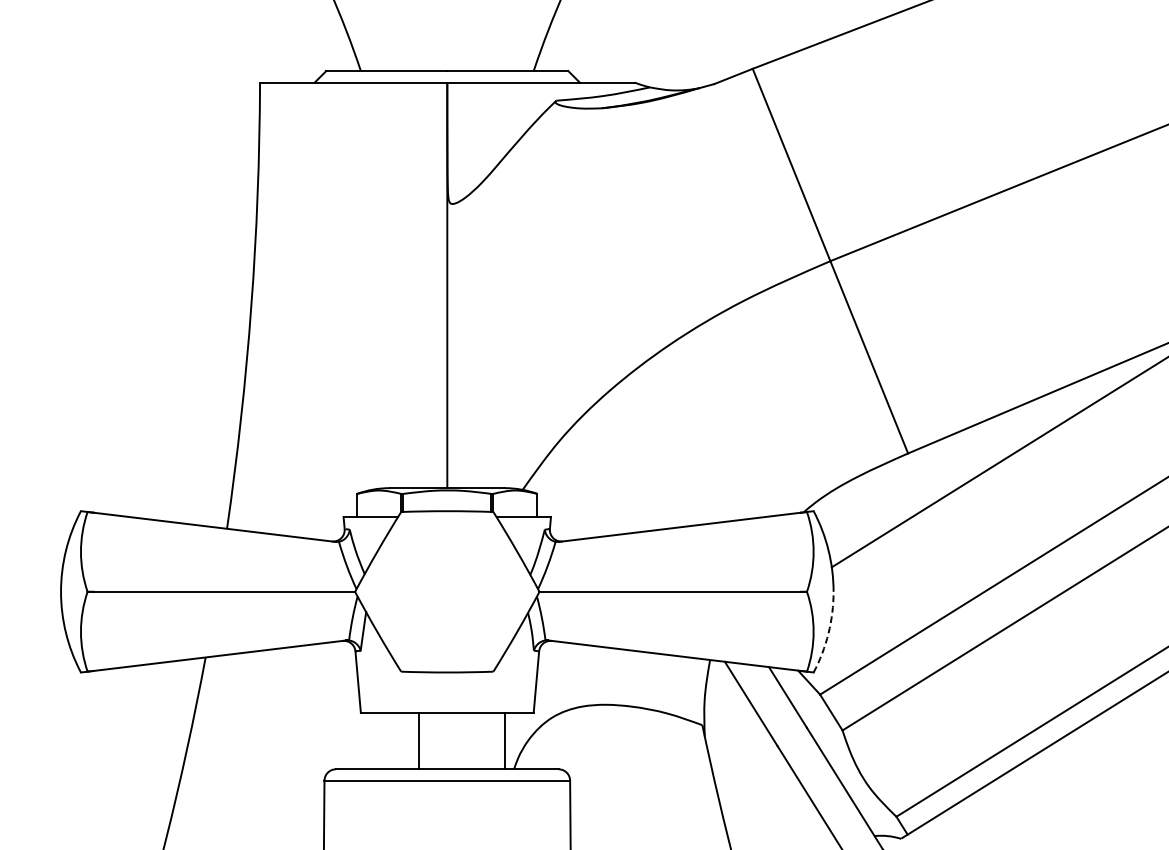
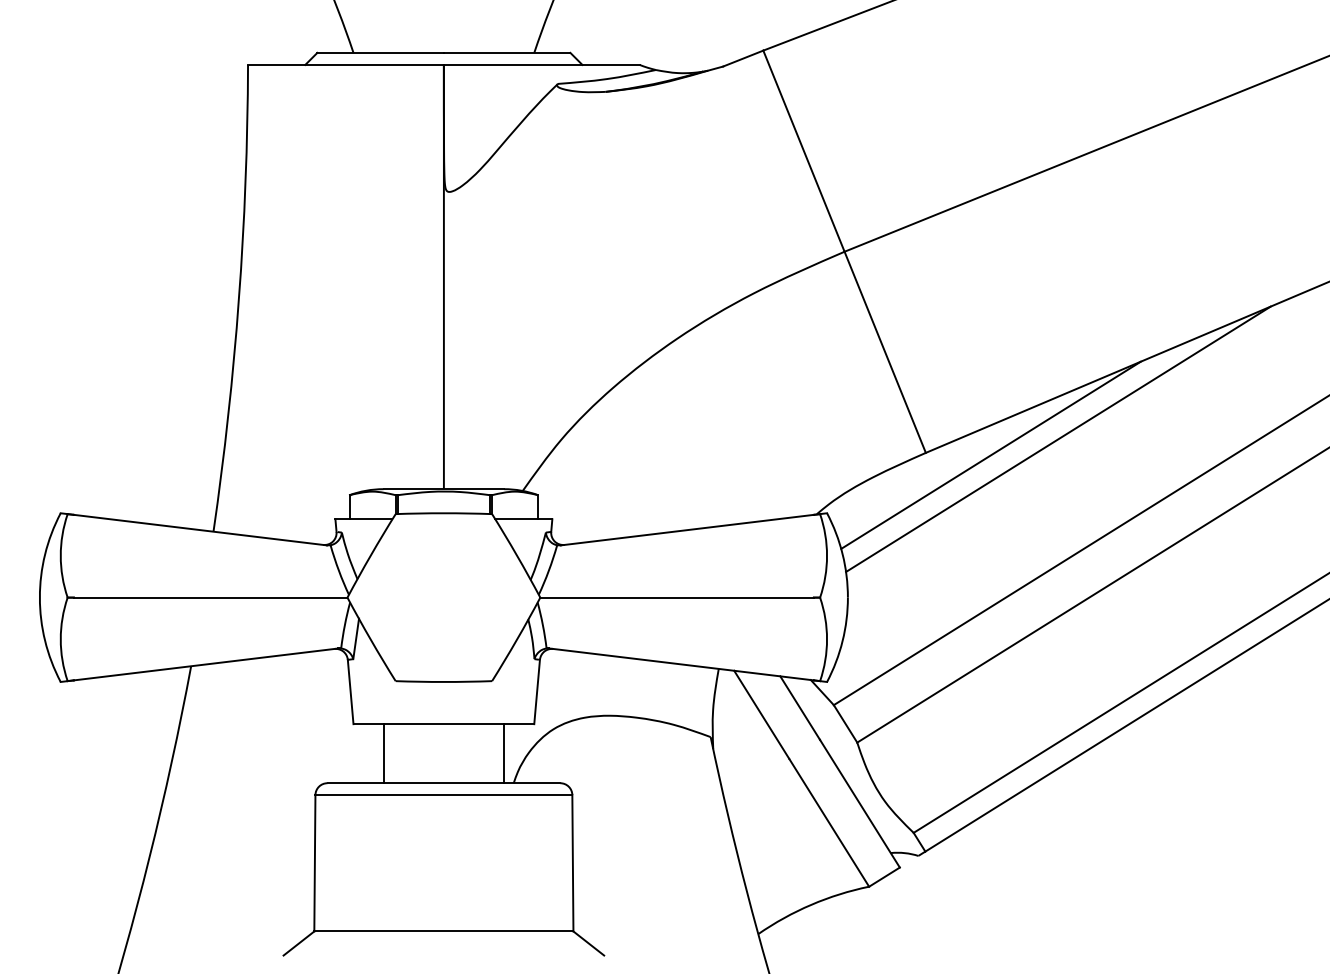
line: (969, 455) -> (990, 454), added
arc: (828, 633) -> (842, 641), dashed -> solid
line: (419, 740) -> (383, 753), moved

